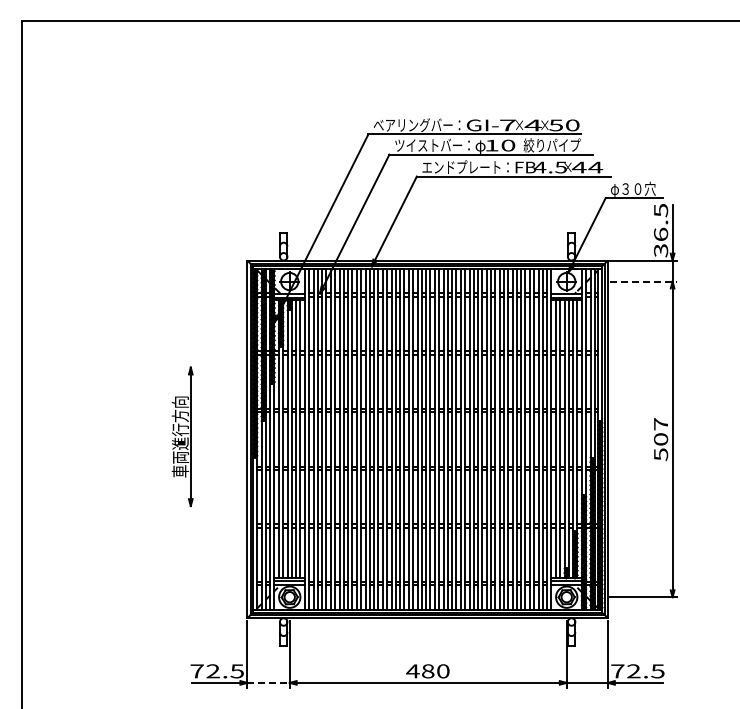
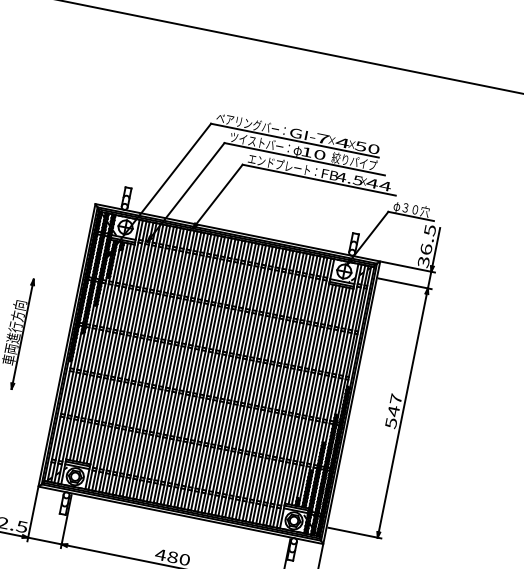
line: (644, 281) -> (405, 283), dashed -> solid
text: (661, 439) -> (394, 411), 507 -> 547
line: (269, 682) -> (45, 540), dashed -> solid

